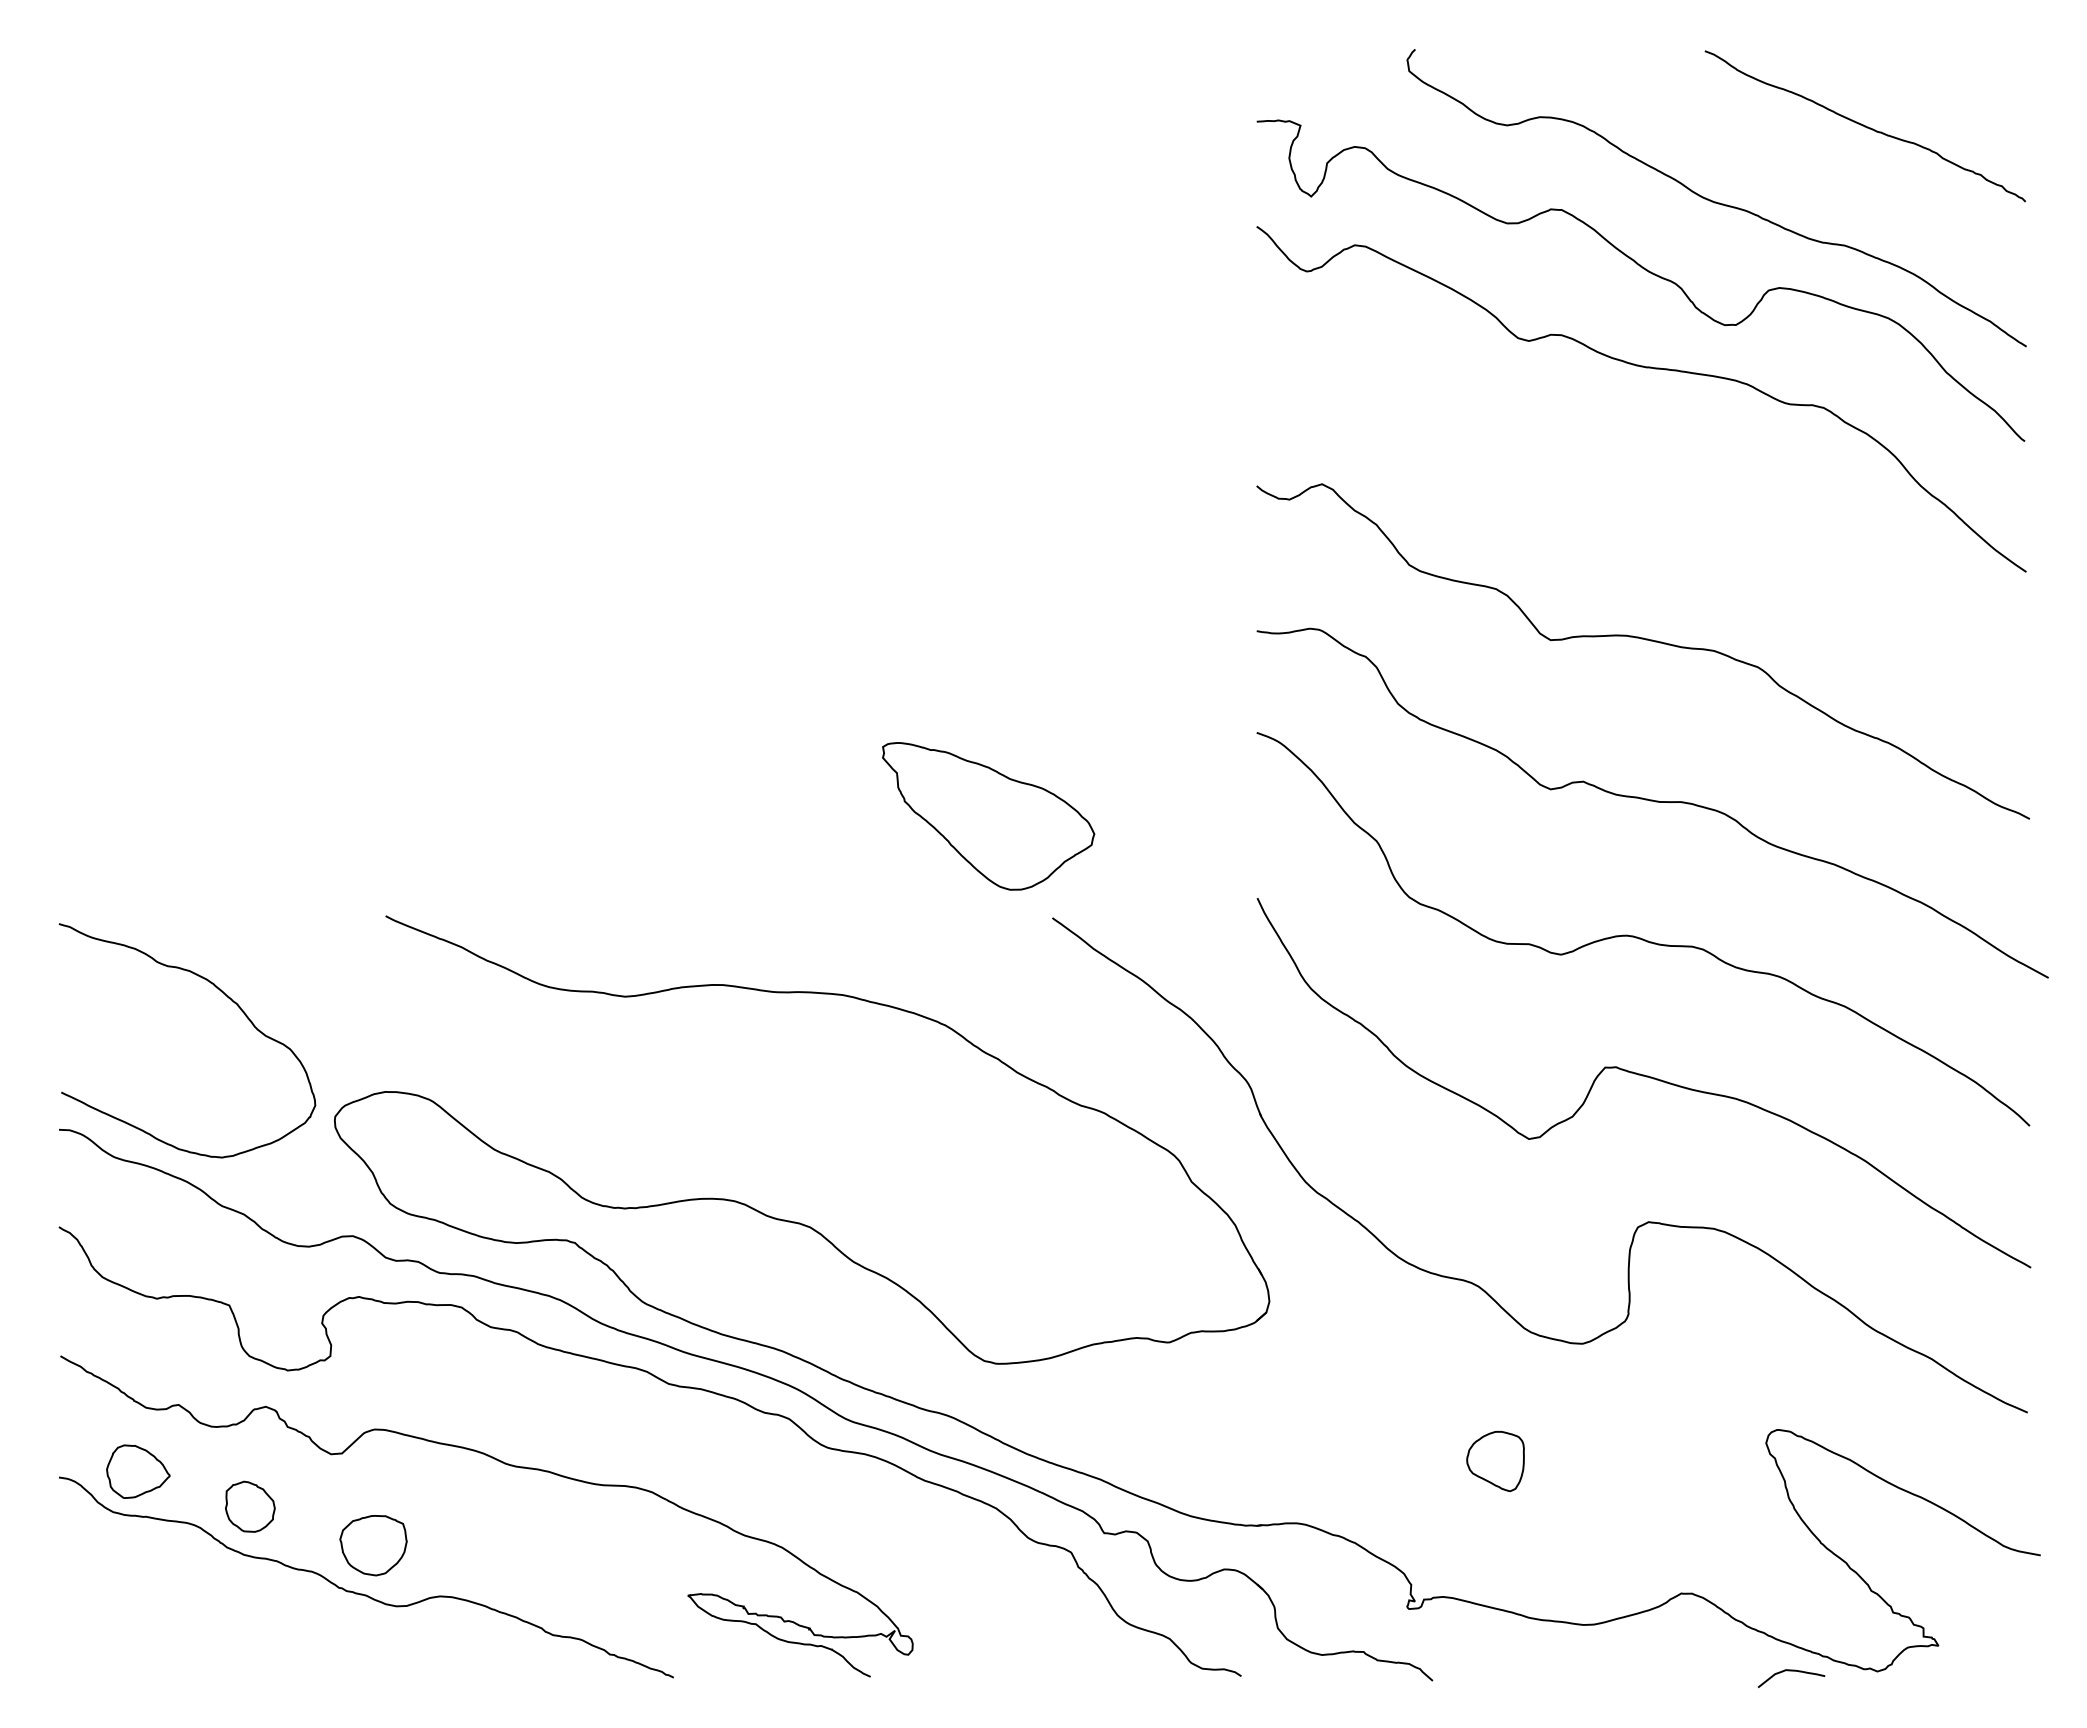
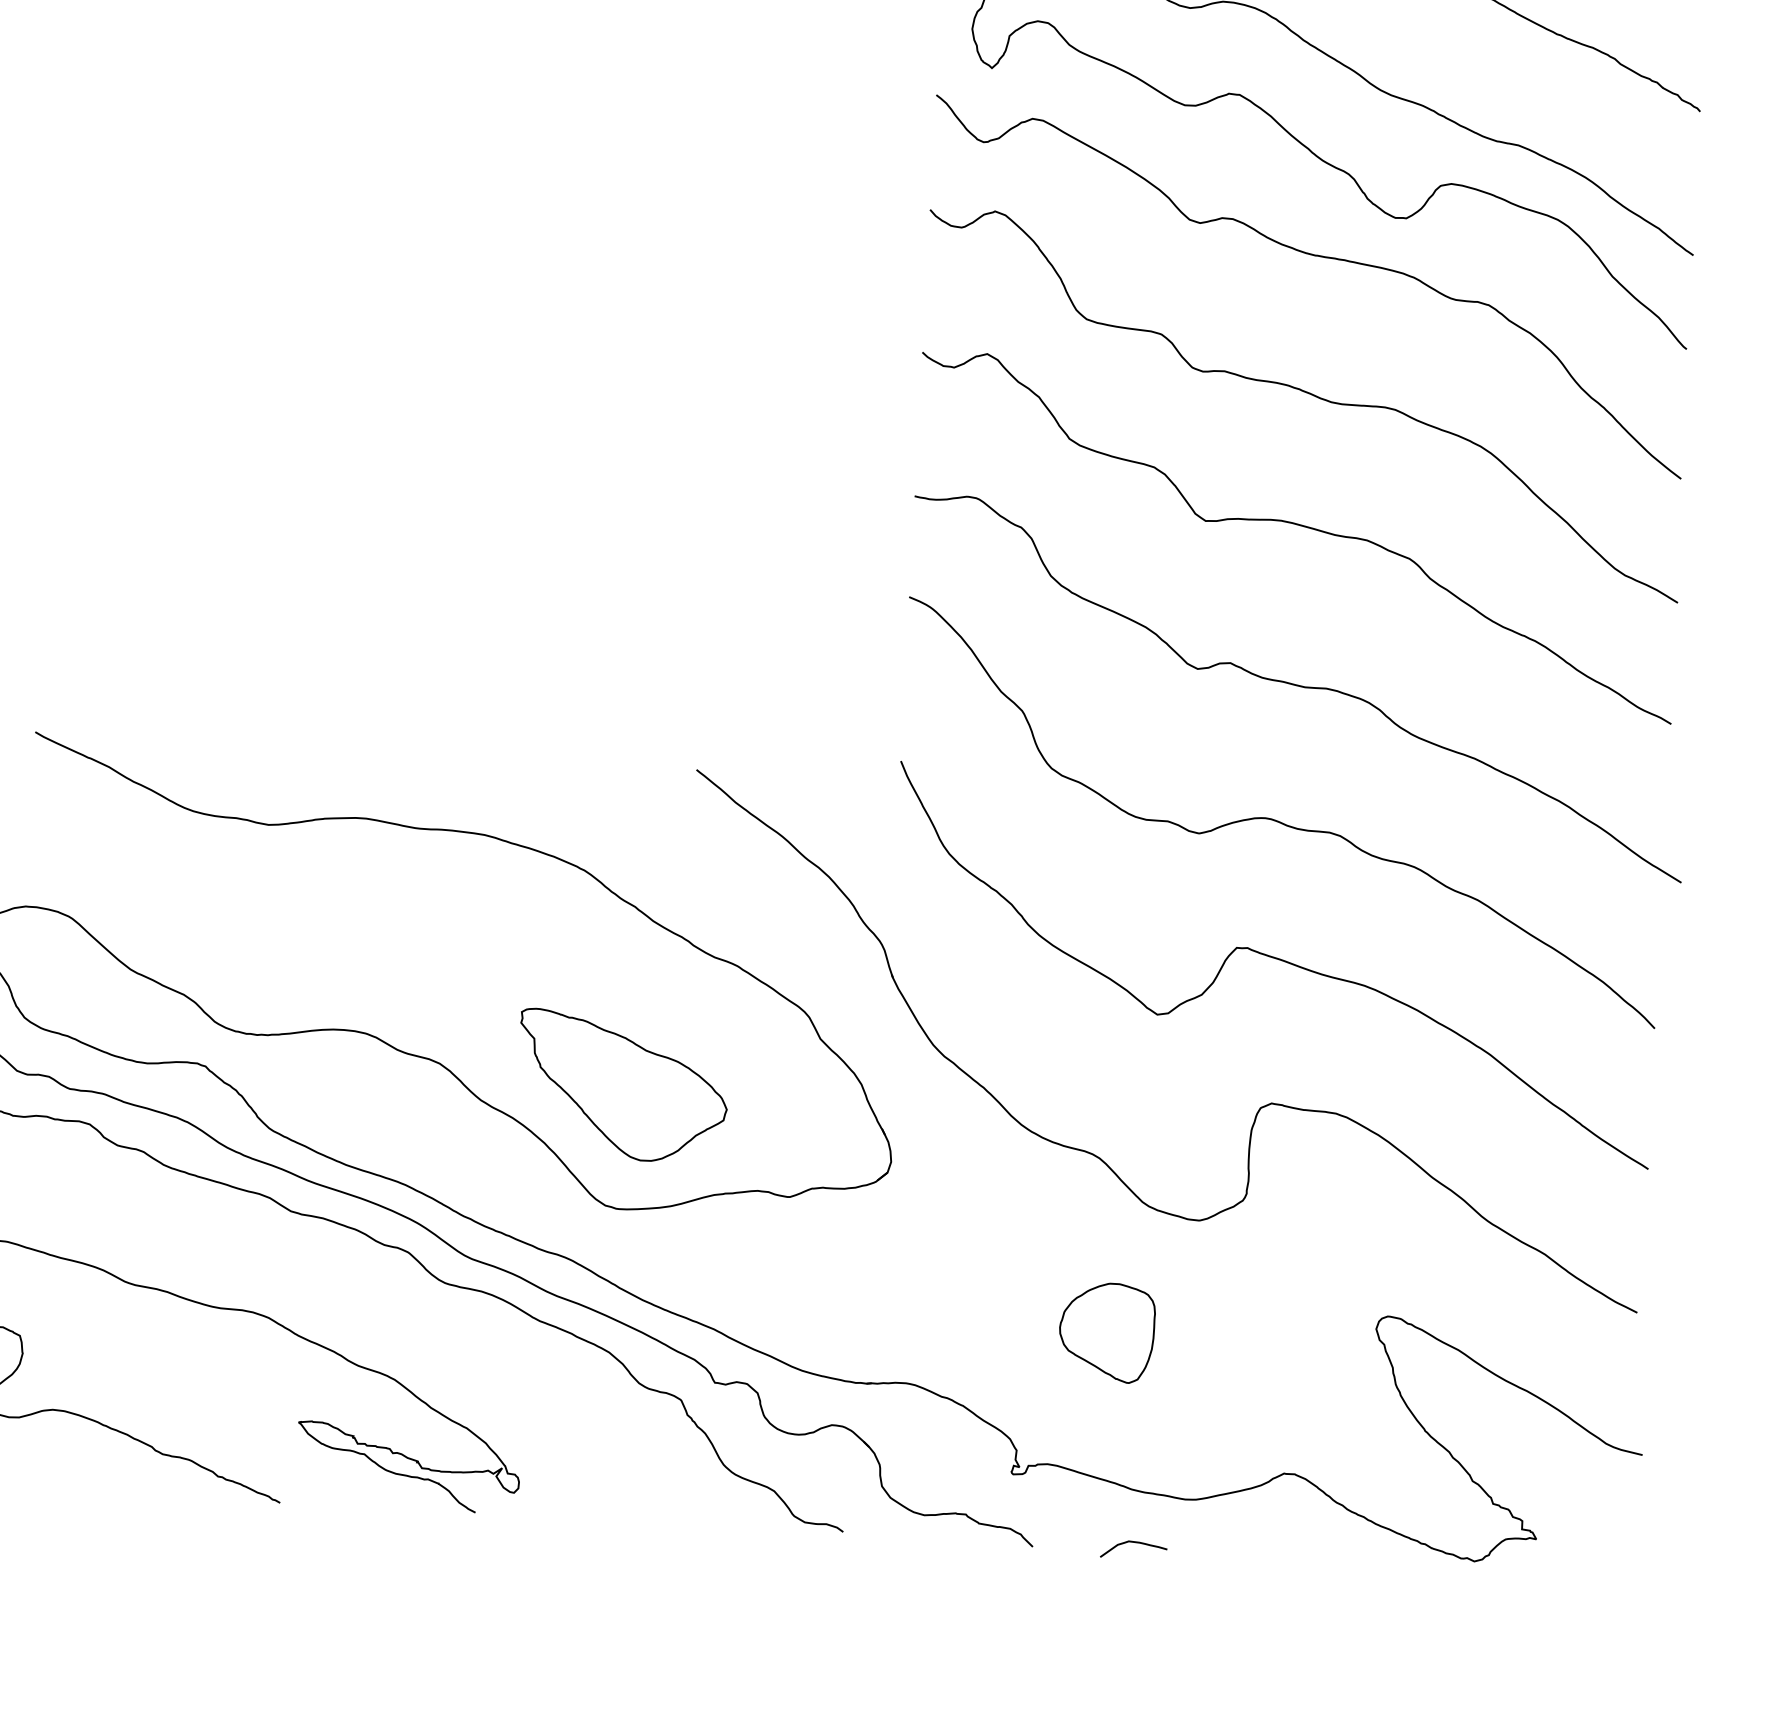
curve: (1644, 506) -> (1305, 393), added
part: (988, 816) -> (622, 1086), moved
part: (1495, 1461) -> (1106, 1332), size x1.67
curve: (1791, 1671) -> (1134, 1543), moved

